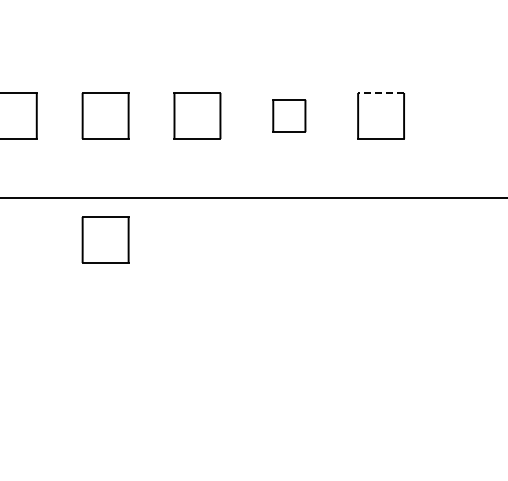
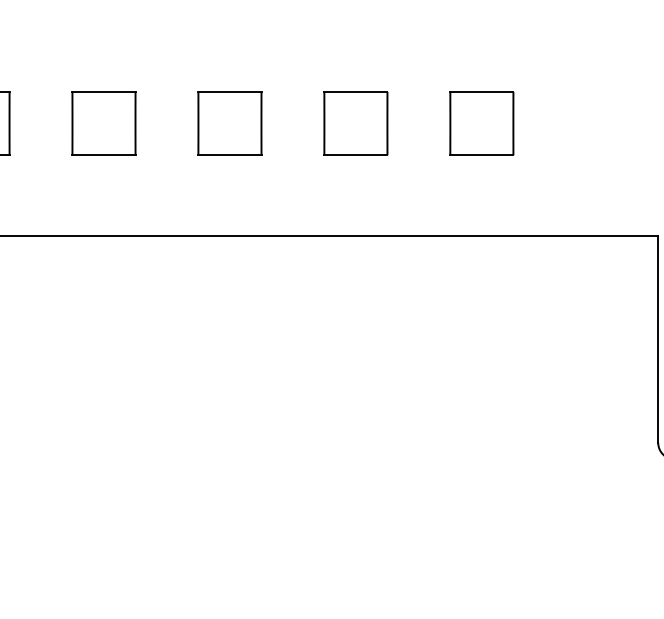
line: (380, 92) -> (481, 91), dashed -> solid
part: (289, 115) -> (356, 122), size x1.43
part: (105, 239) -> (103, 293), removed

